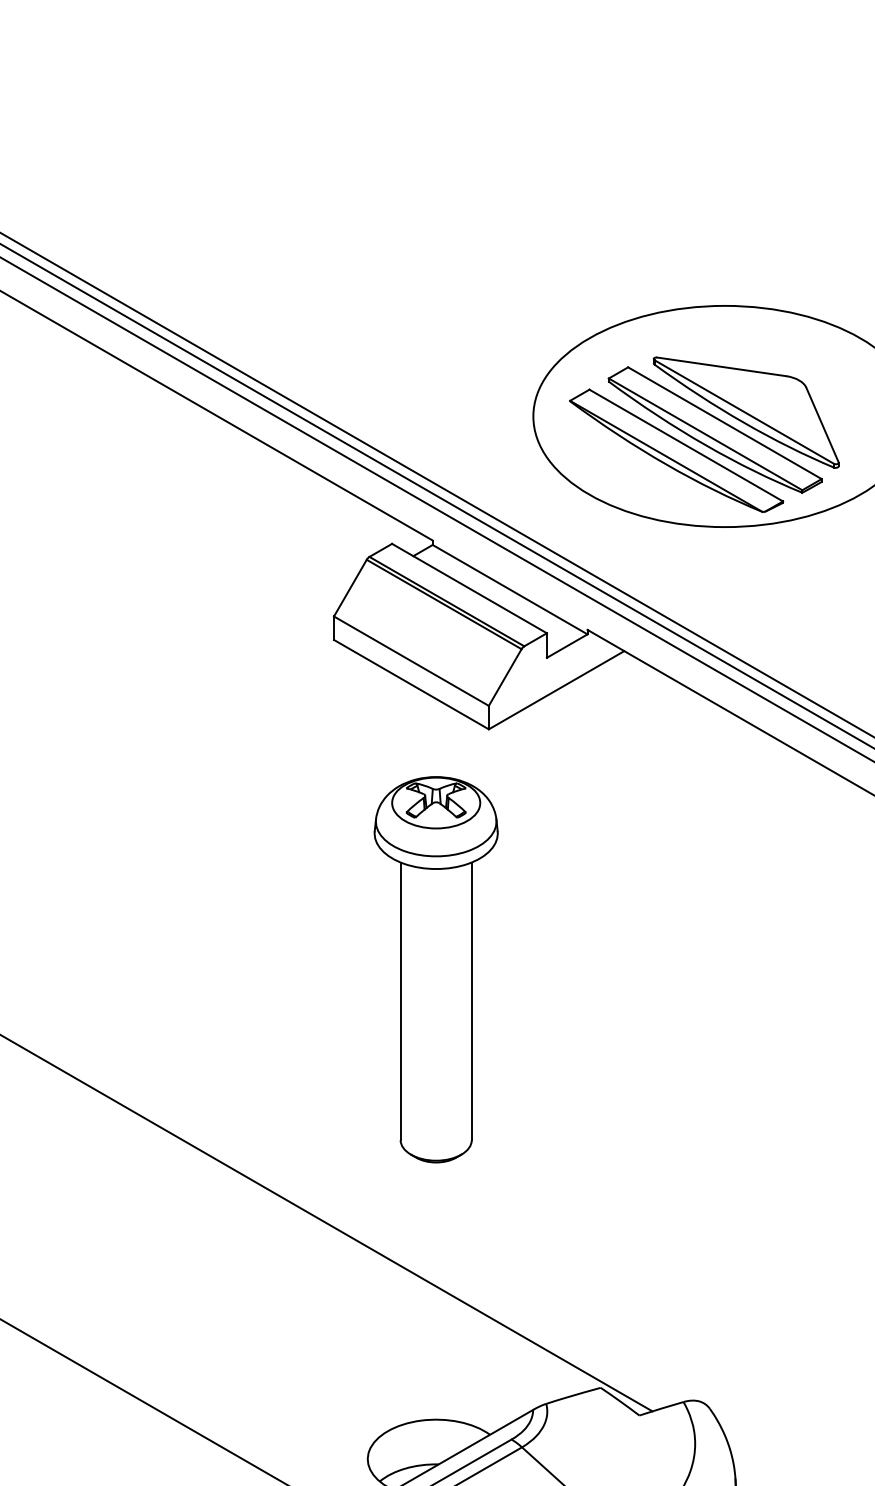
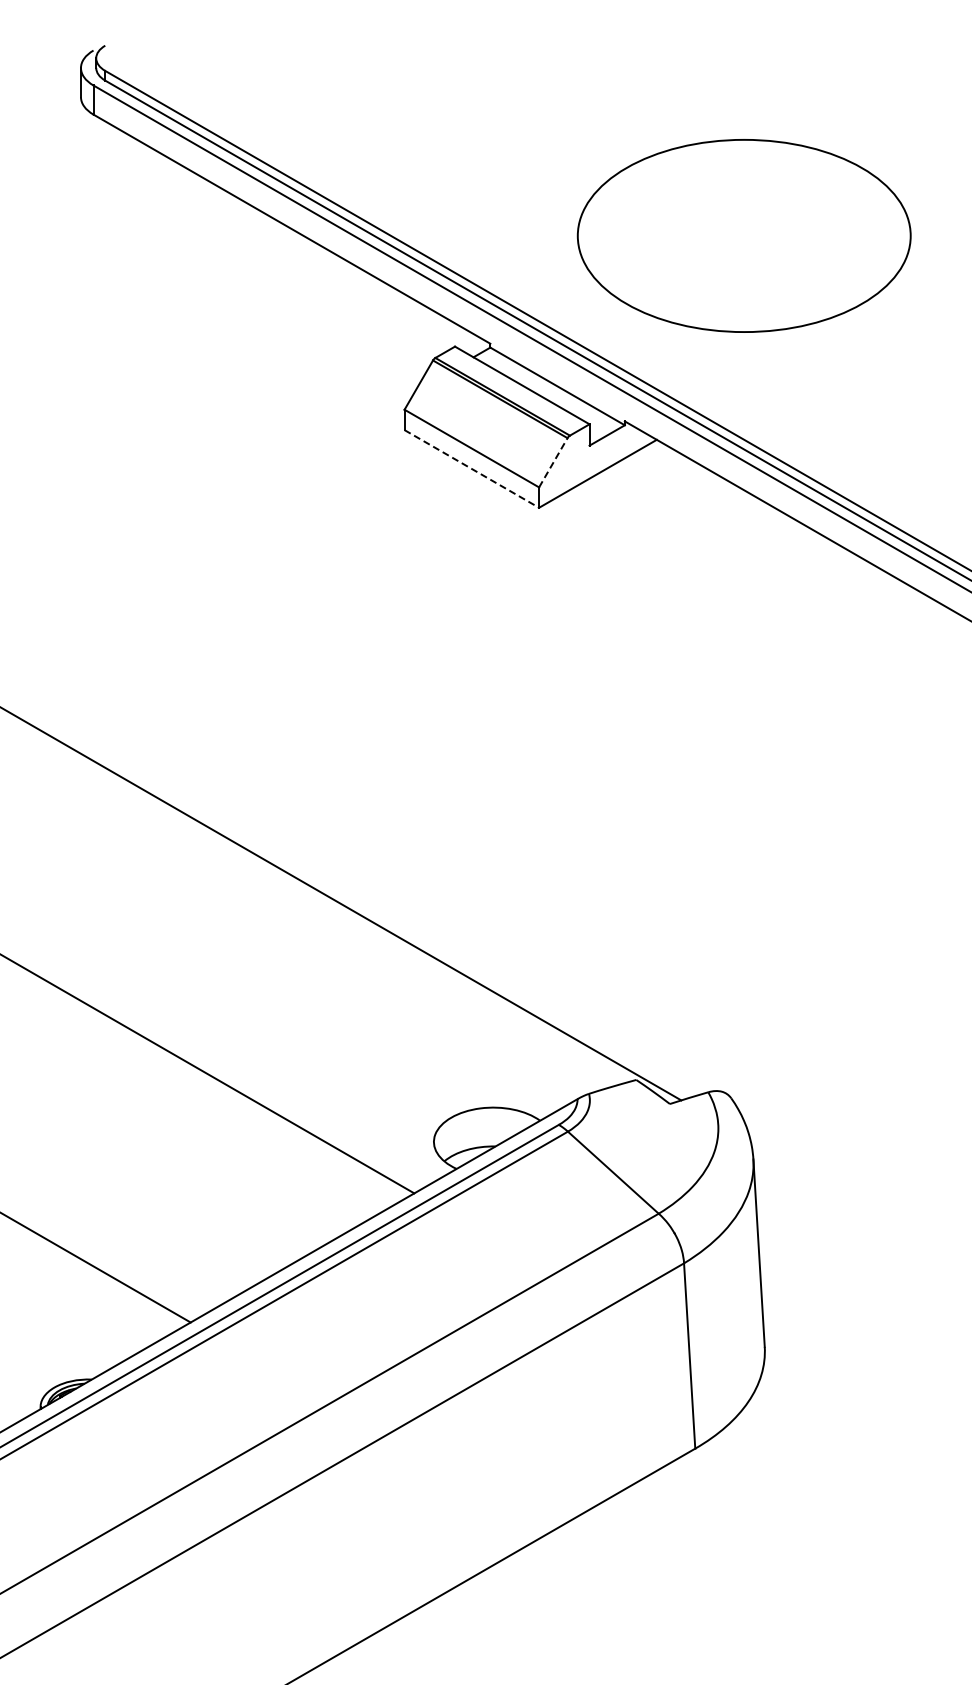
part: (704, 434) -> (726, 251), removed
line: (505, 677) -> (553, 462), solid -> dashed
line: (411, 684) -> (471, 468), solid -> dashed
part: (436, 969) -> (493, 716), removed

